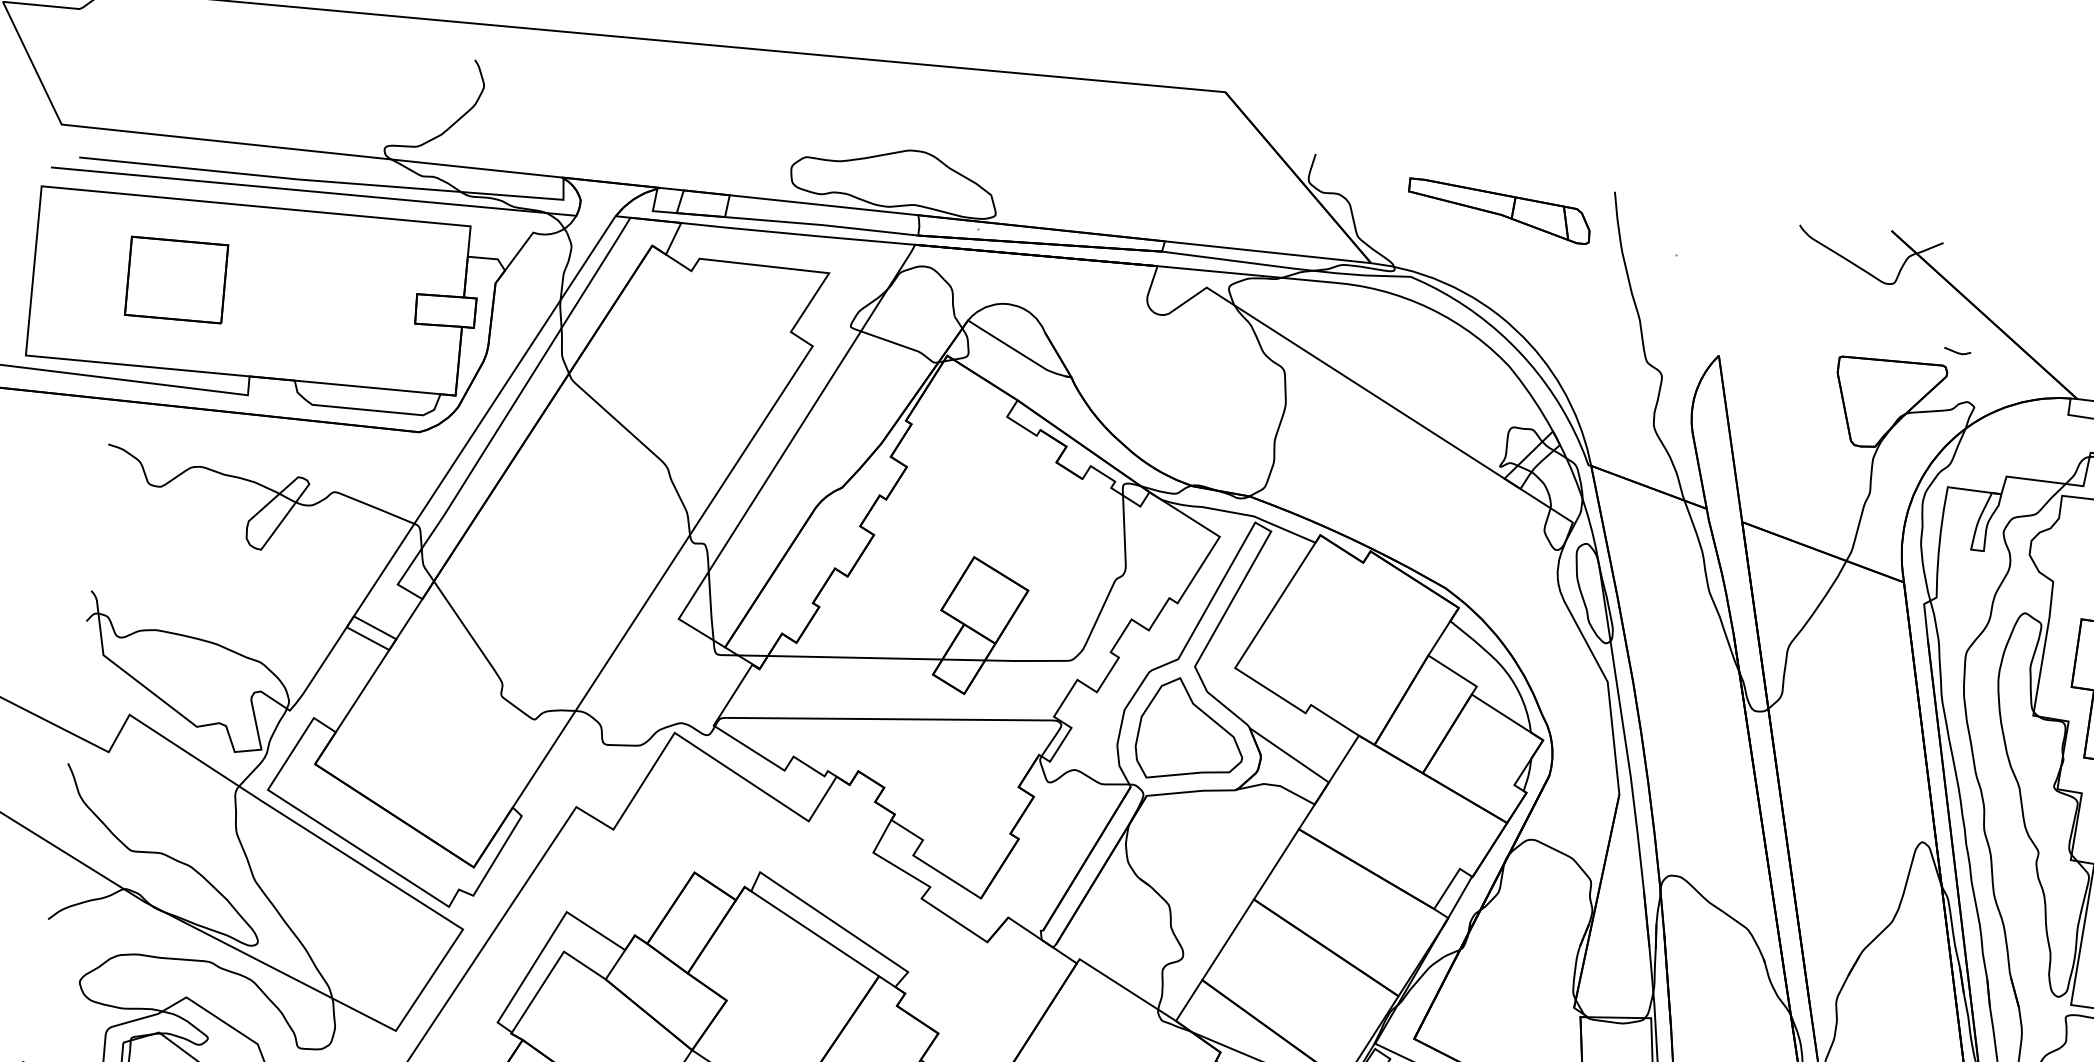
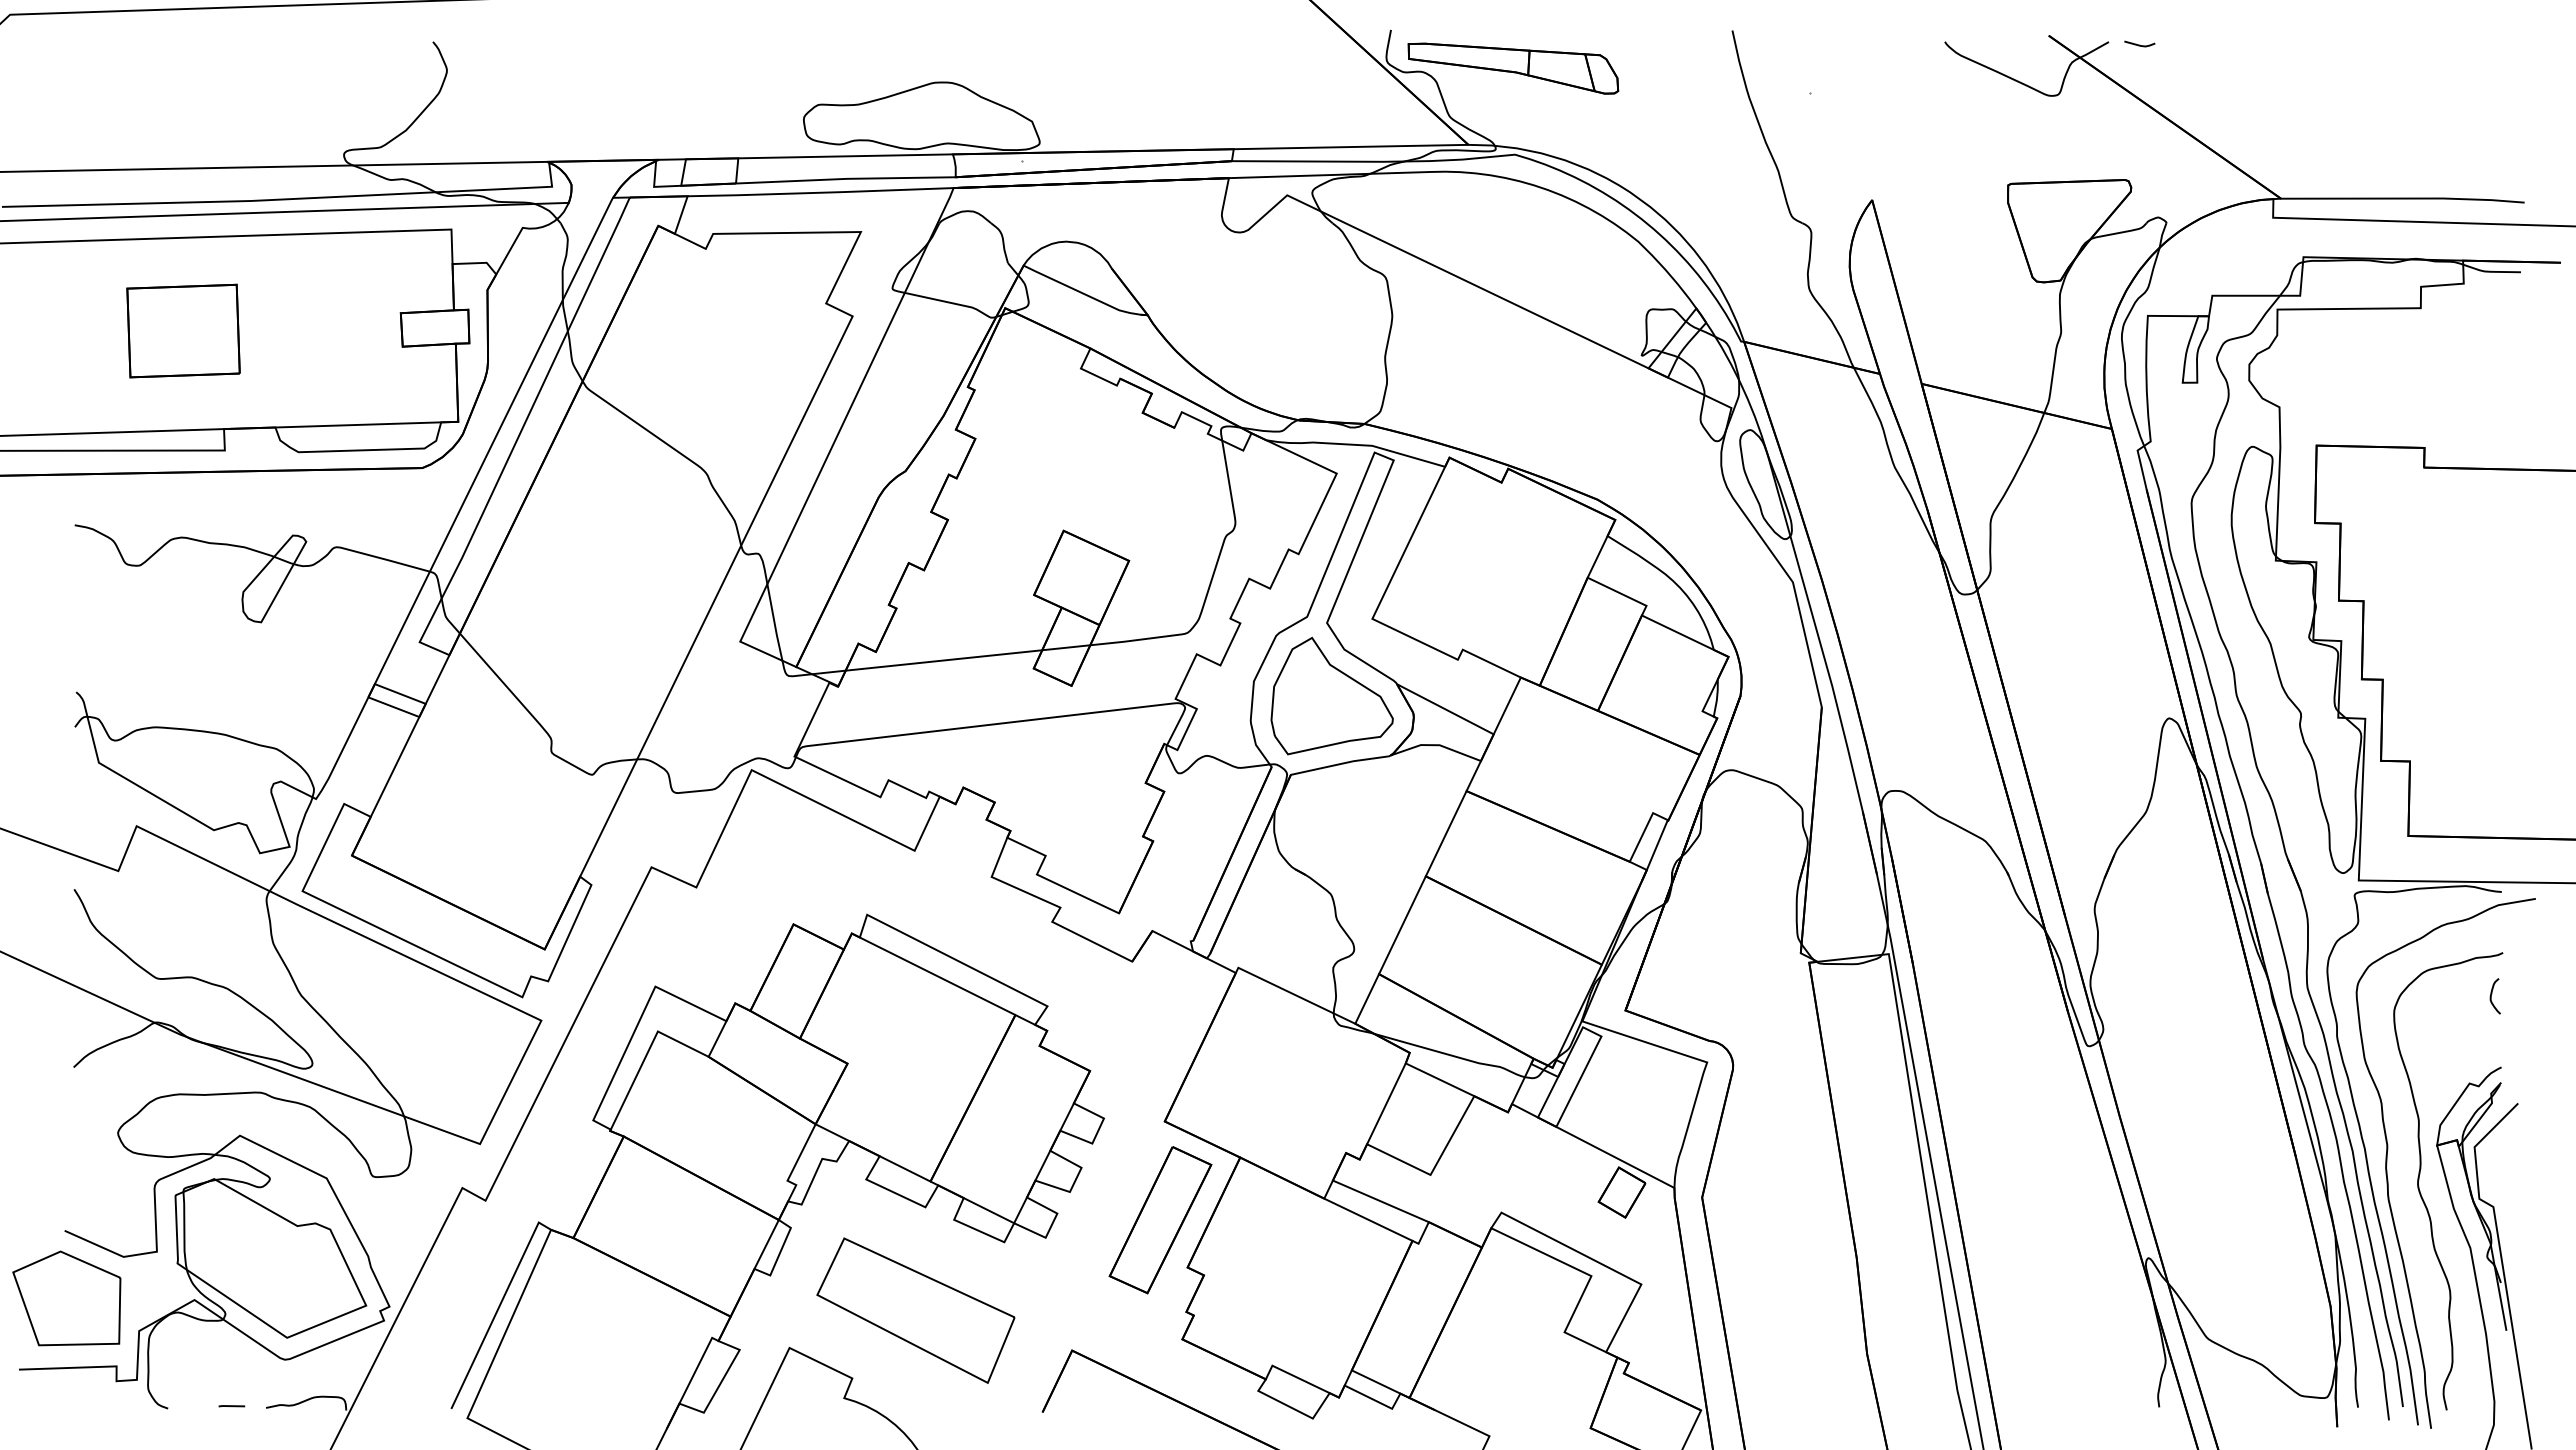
part: (1499, 211) -> (1513, 68), moved
part: (176, 279) -> (183, 330), moved
line: (1957, 351) -> (2139, 44), moved

